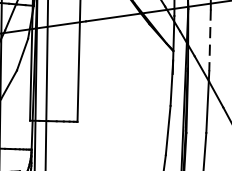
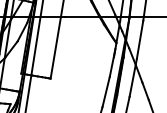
line: (210, 41) -> (140, 40), dashed -> solid

